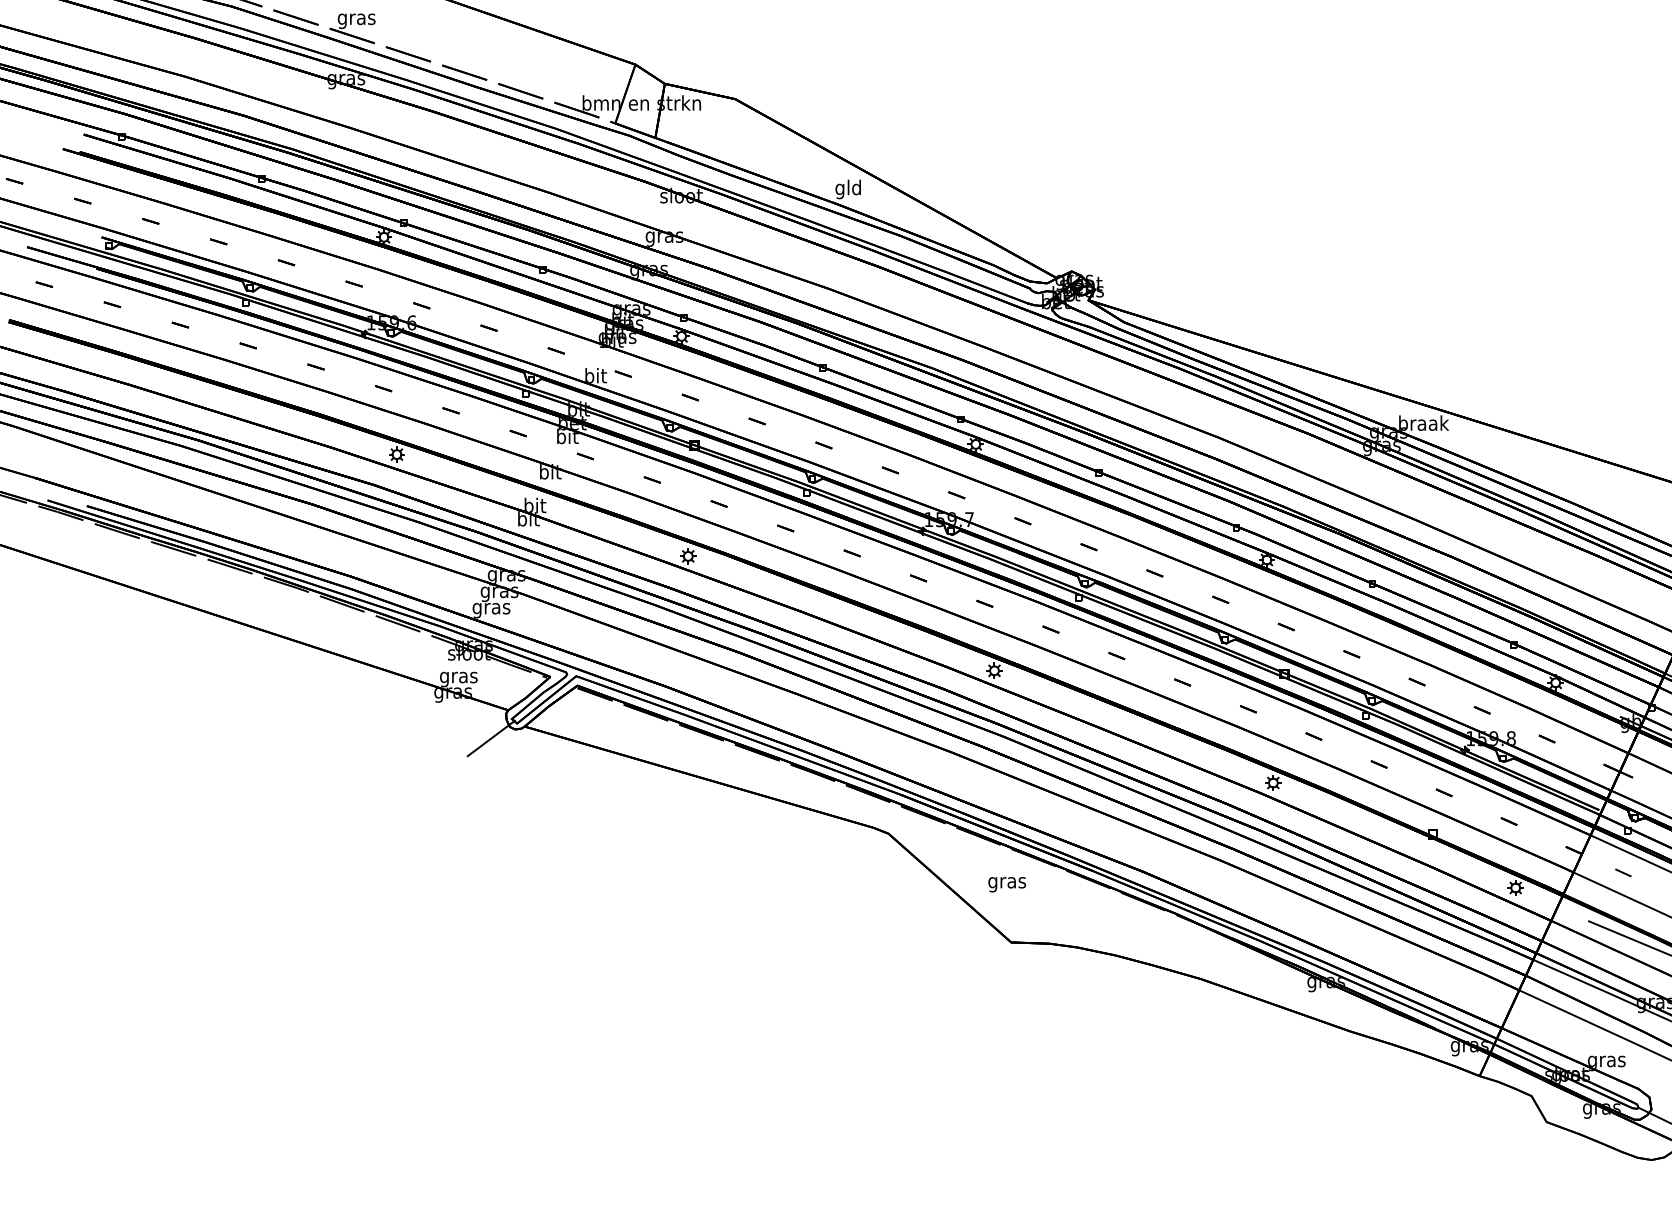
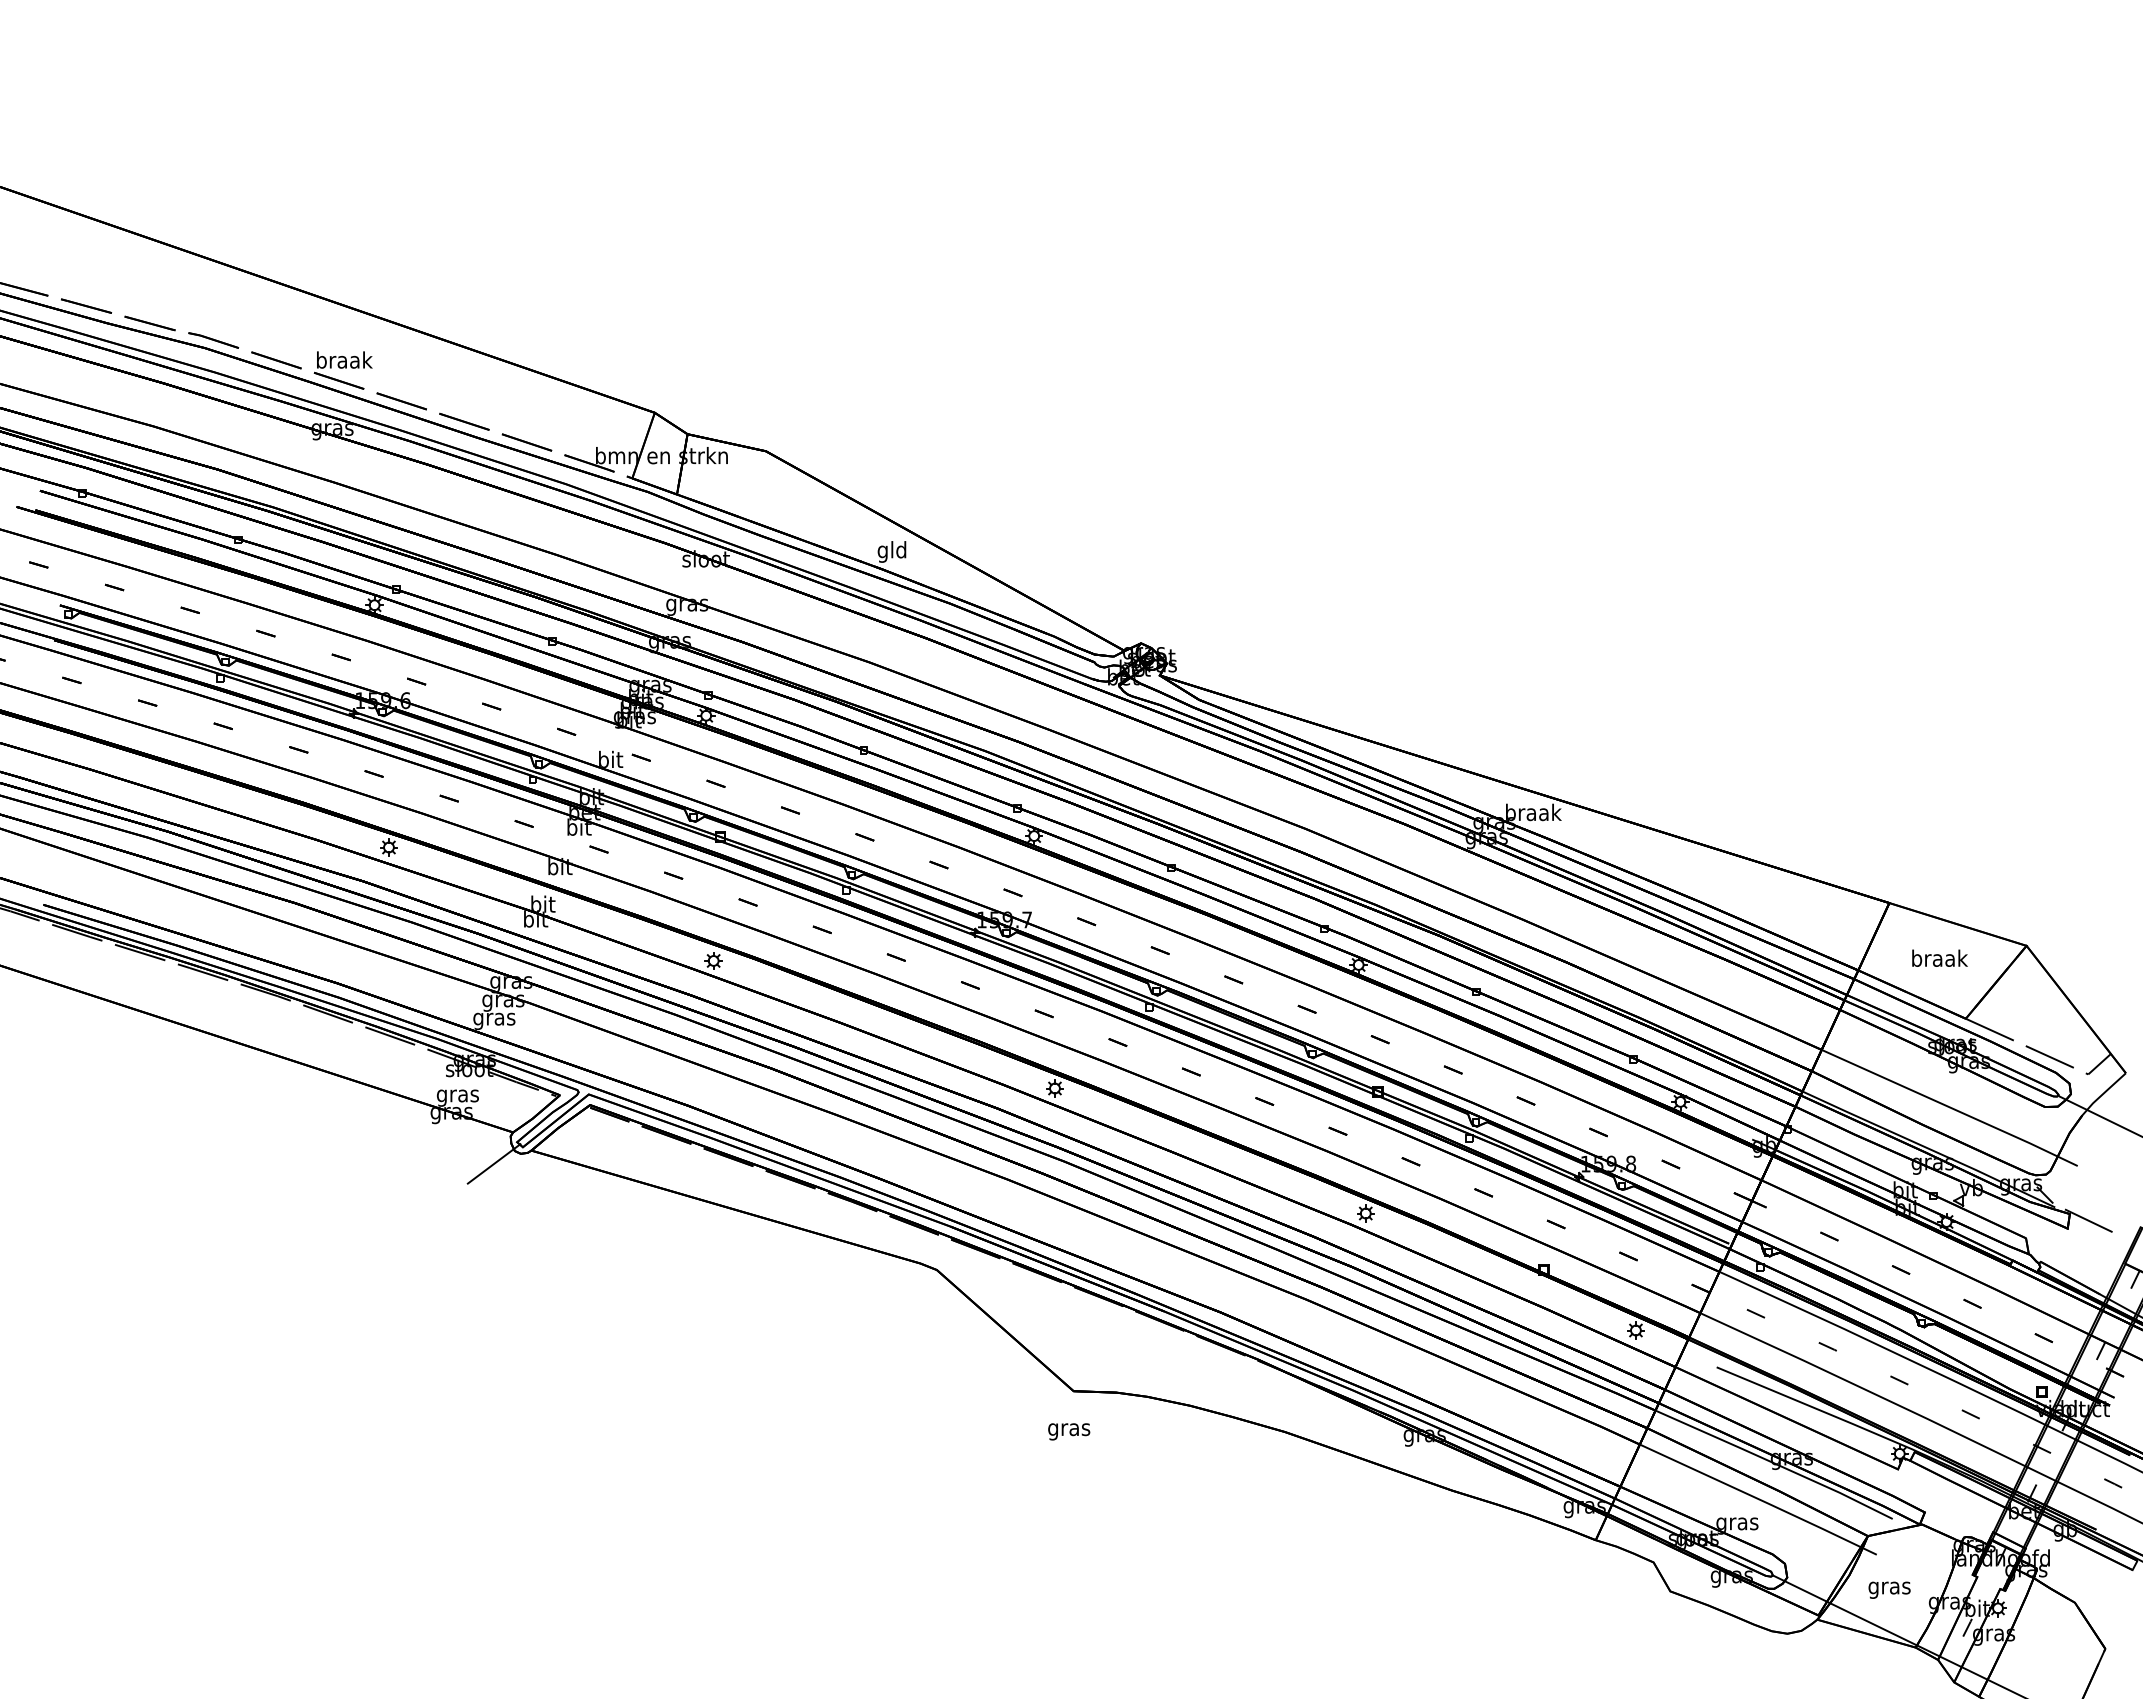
text: (357, 19) -> (344, 362), gras -> braak
text: (1007, 884) -> (1069, 1431), moved

